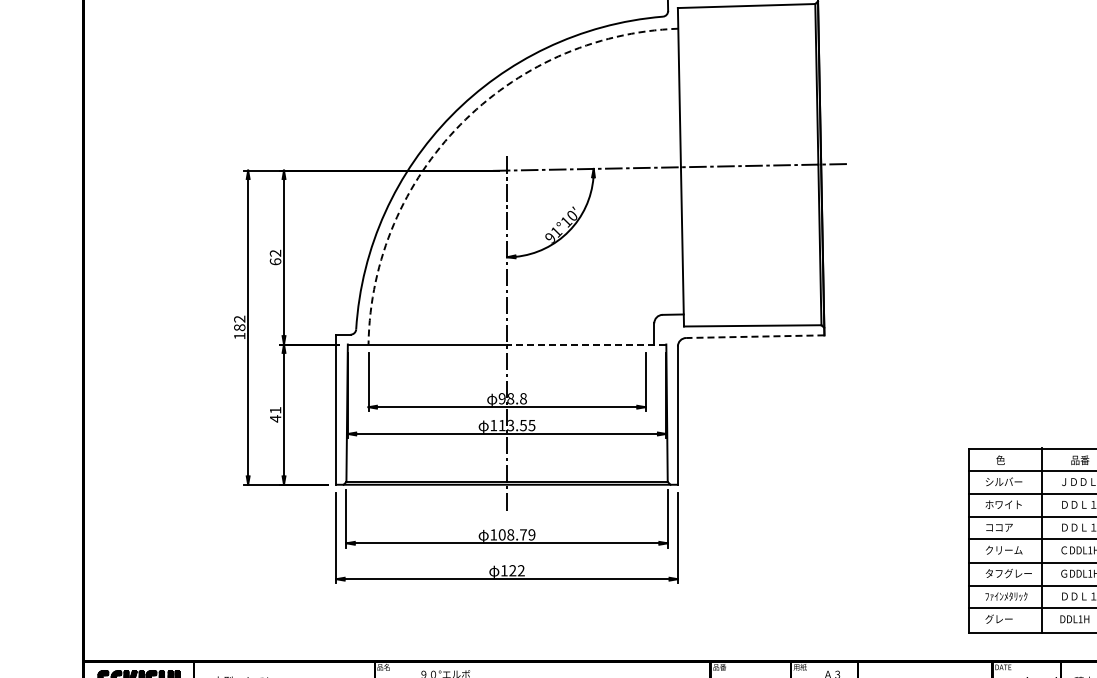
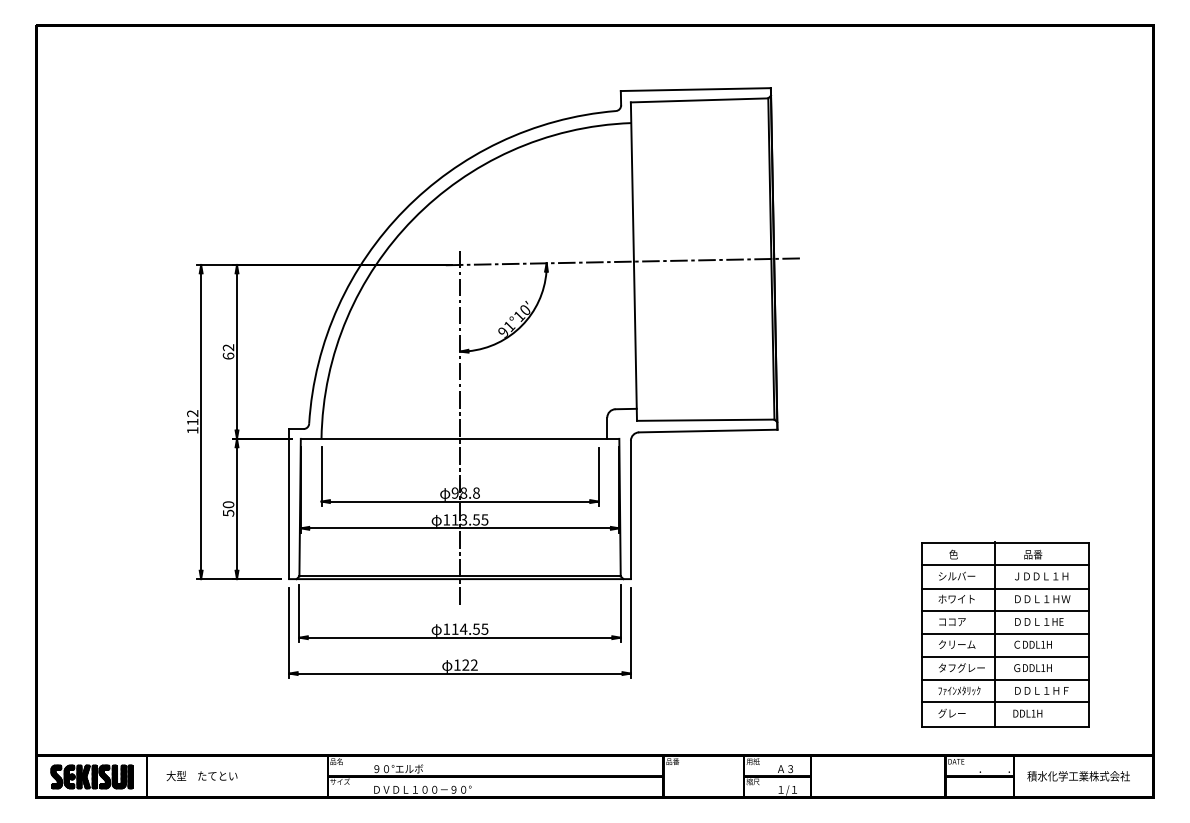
arc: (460, 125) -> (413, 219), dashed -> solid
text: (239, 327) -> (192, 421), 182 -> 112
line: (754, 337) -> (707, 431), dashed -> solid
line: (586, 344) -> (539, 438), dashed -> solid
text: (275, 415) -> (228, 509), 41 -> 50
text: (516, 534) -> (469, 628), 108.79 -> 114.55

